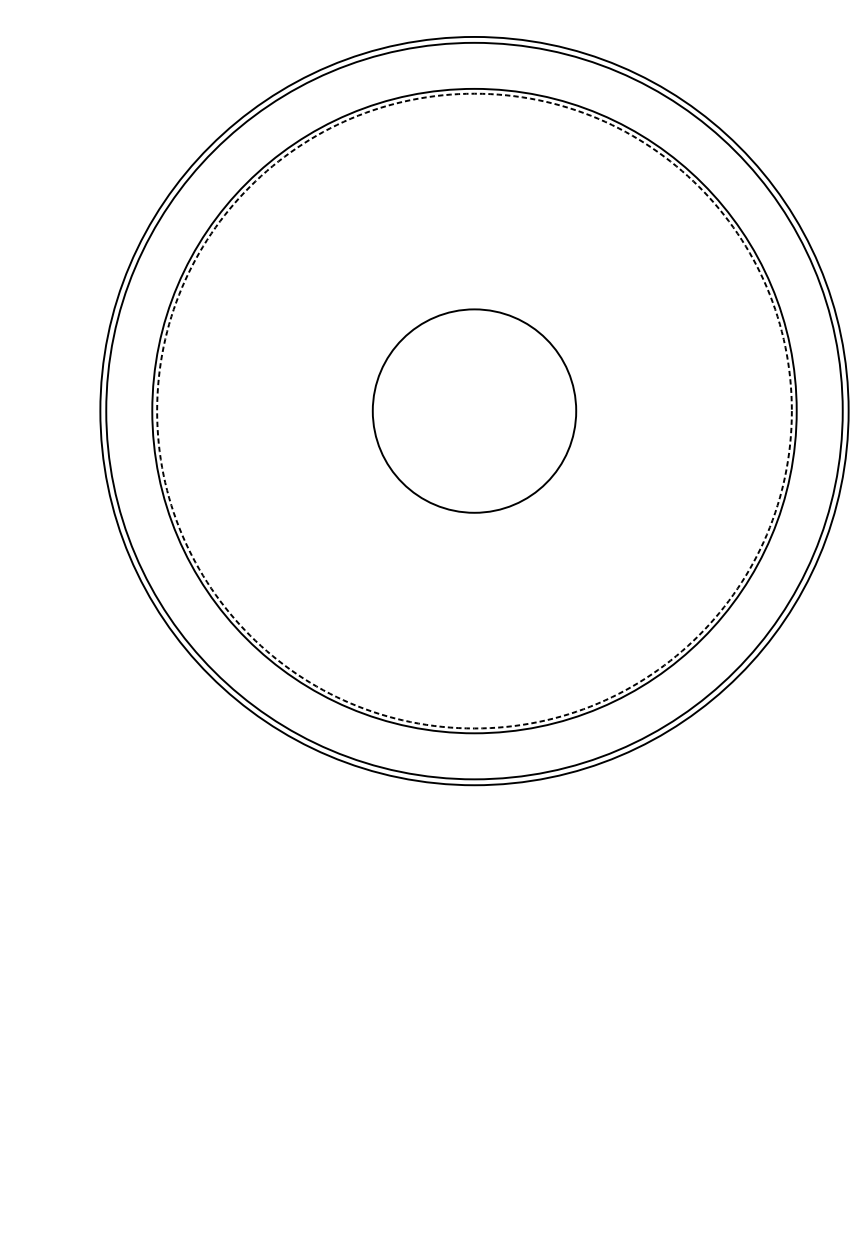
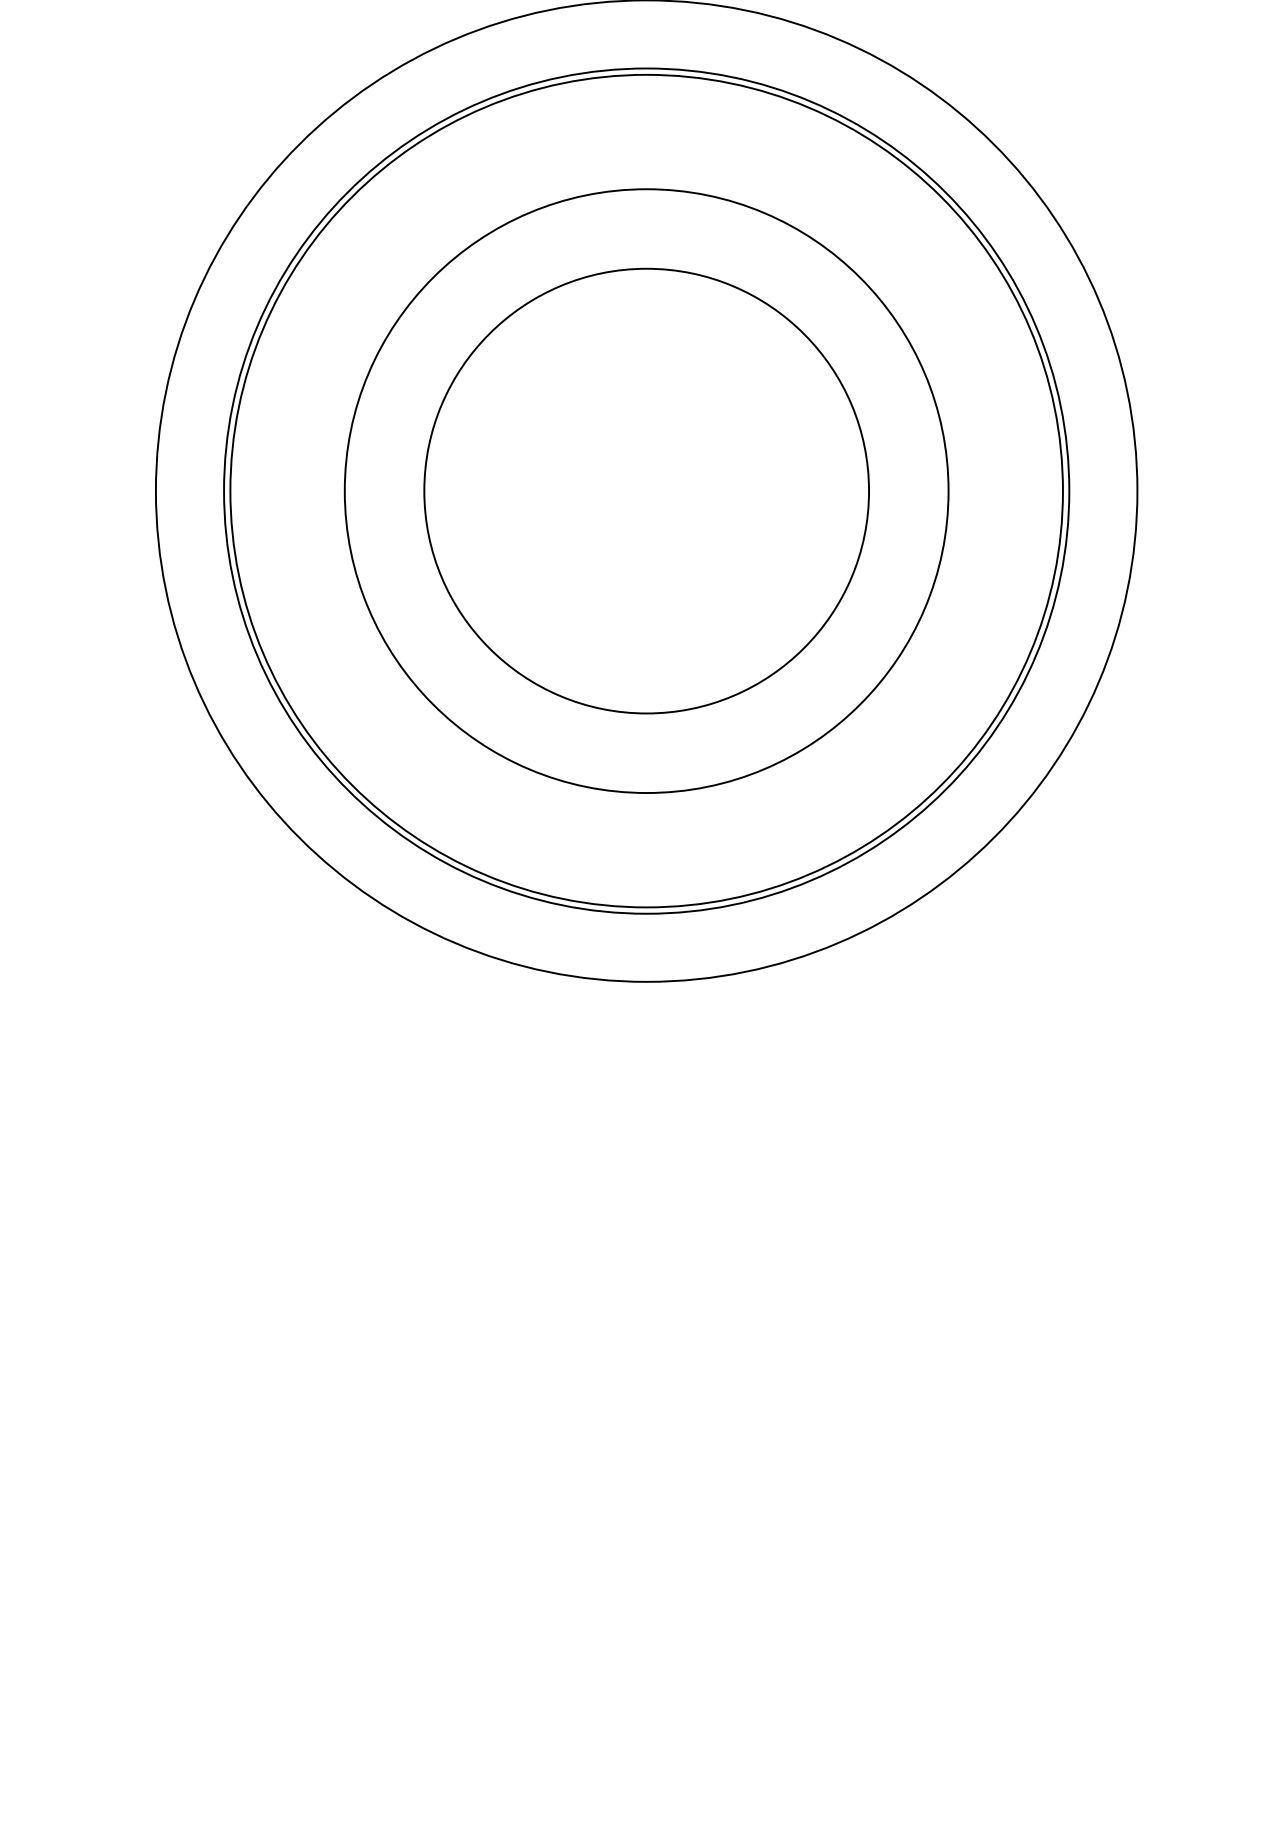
circle: (474, 410) -> (646, 490), dashed -> solid
circle: (474, 410) -> (646, 490), size x1.67
circle: (474, 411) -> (646, 491), size x0.62

